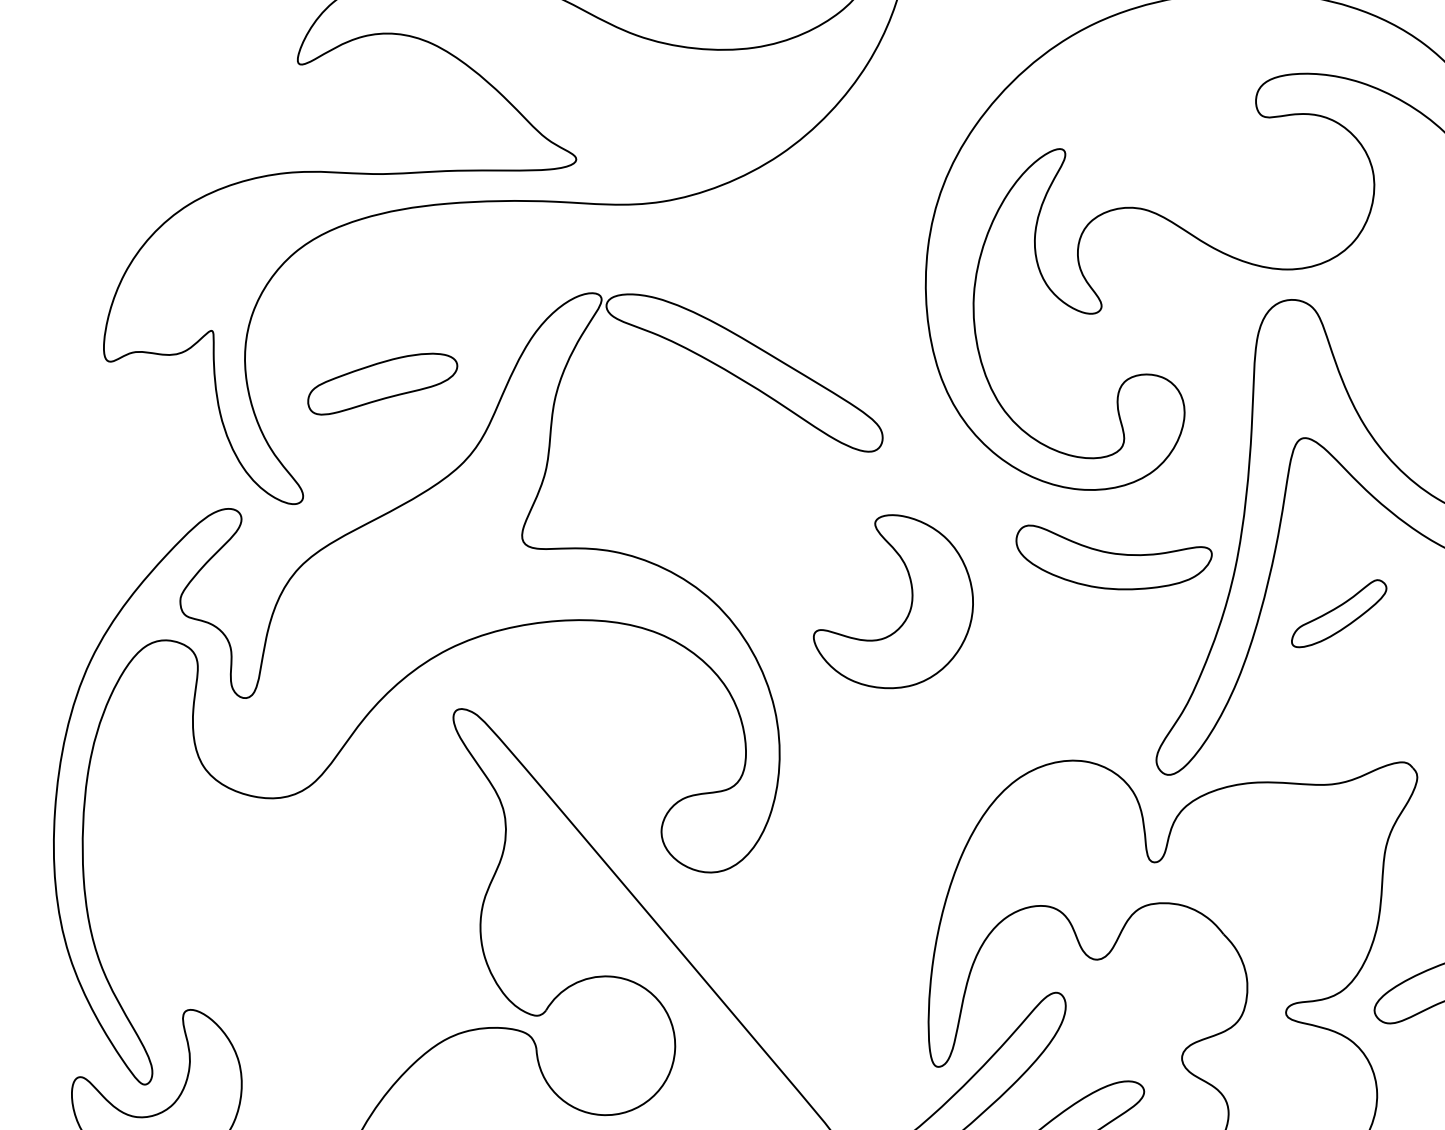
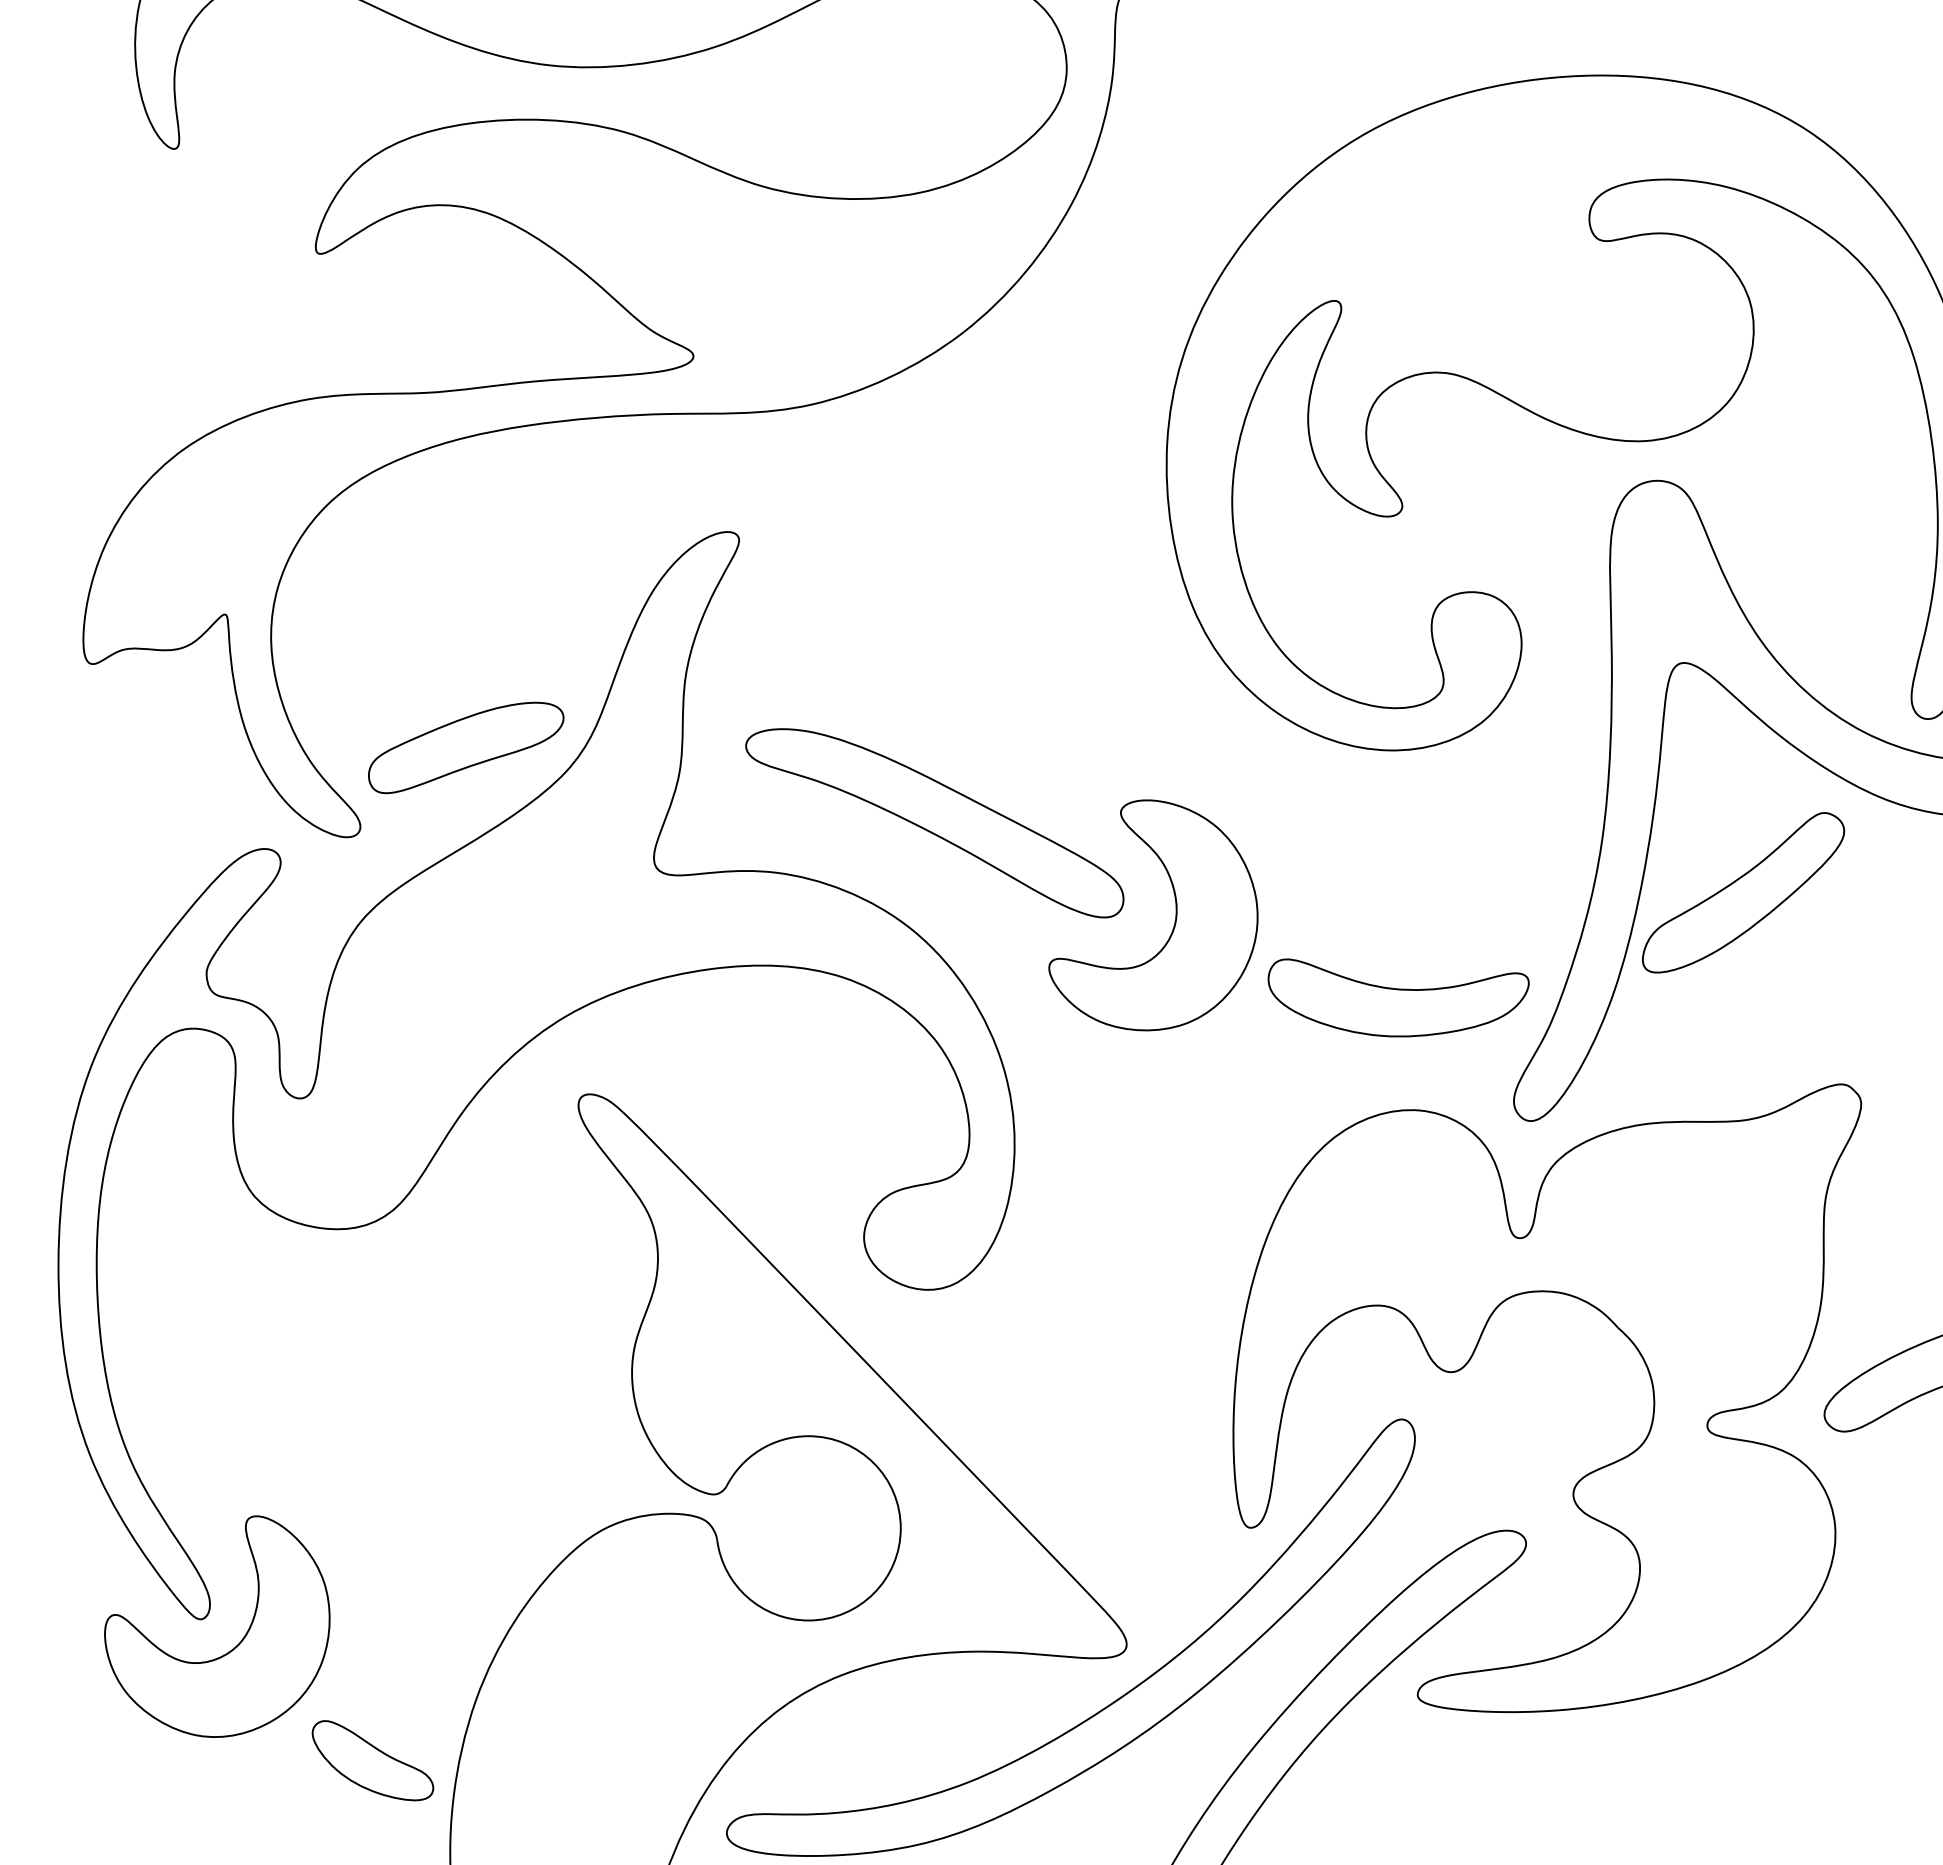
part: (744, 372) -> (934, 823), moved
part: (382, 384) -> (466, 747), moved
part: (1113, 559) -> (1398, 997), moved
part: (1339, 613) -> (1743, 892), size x1.67

